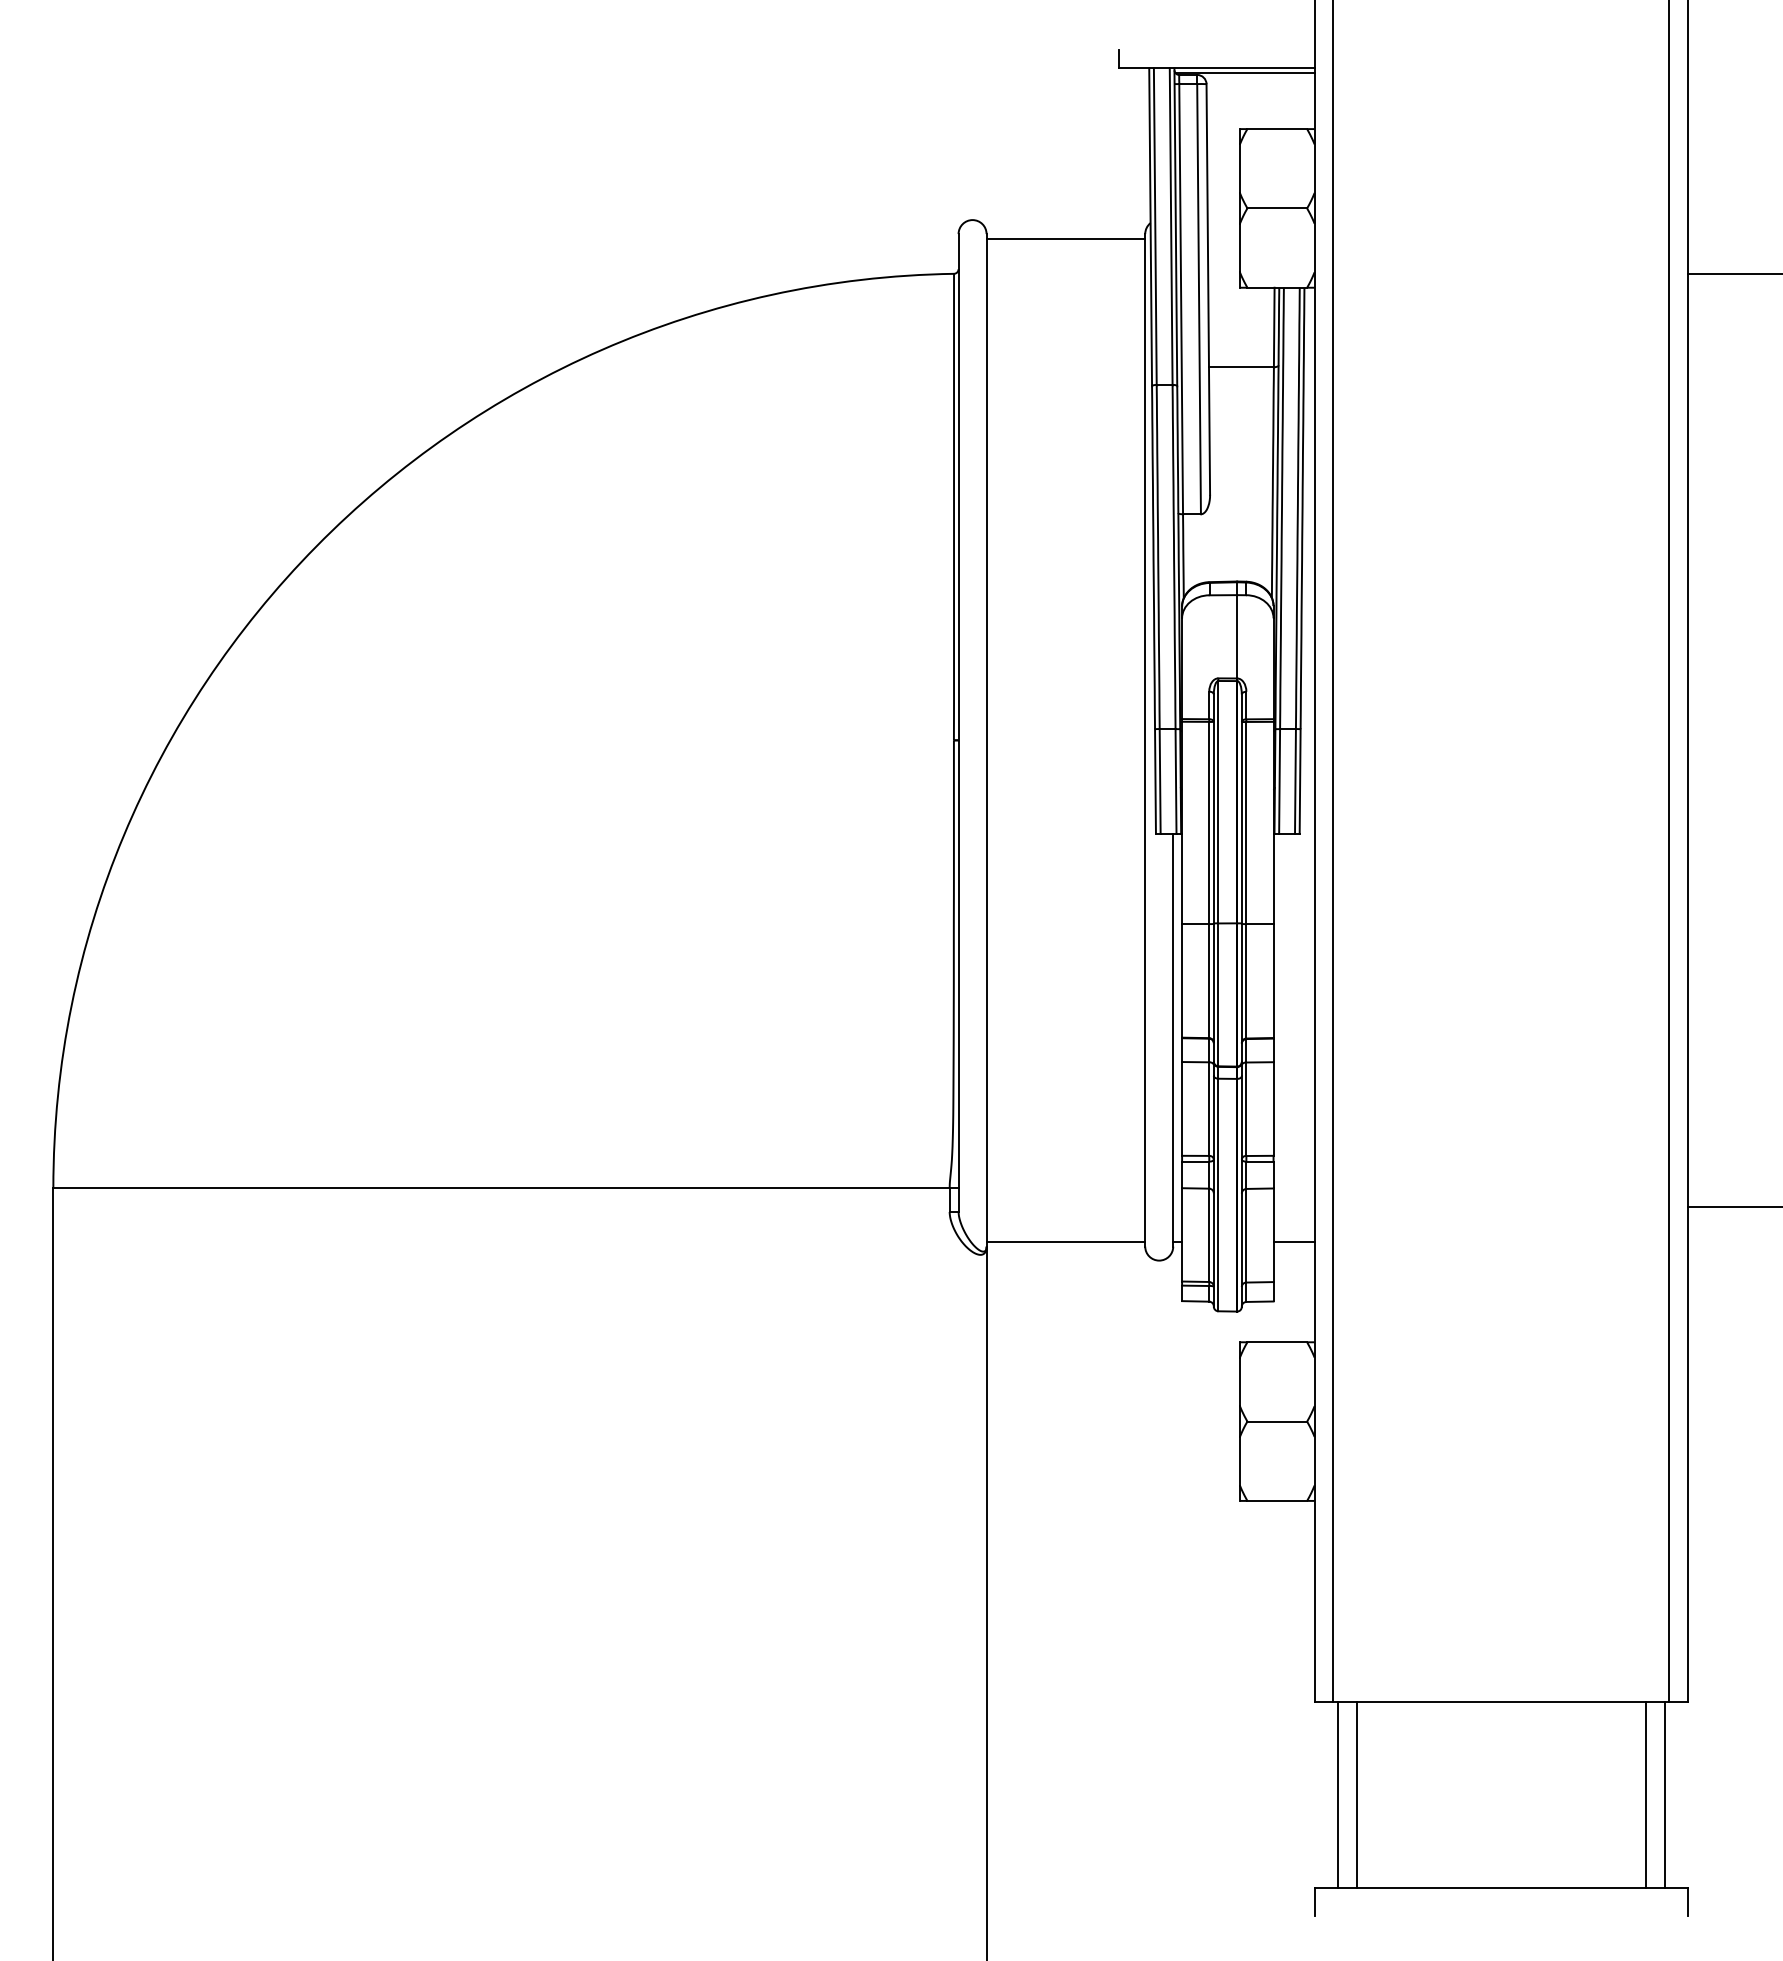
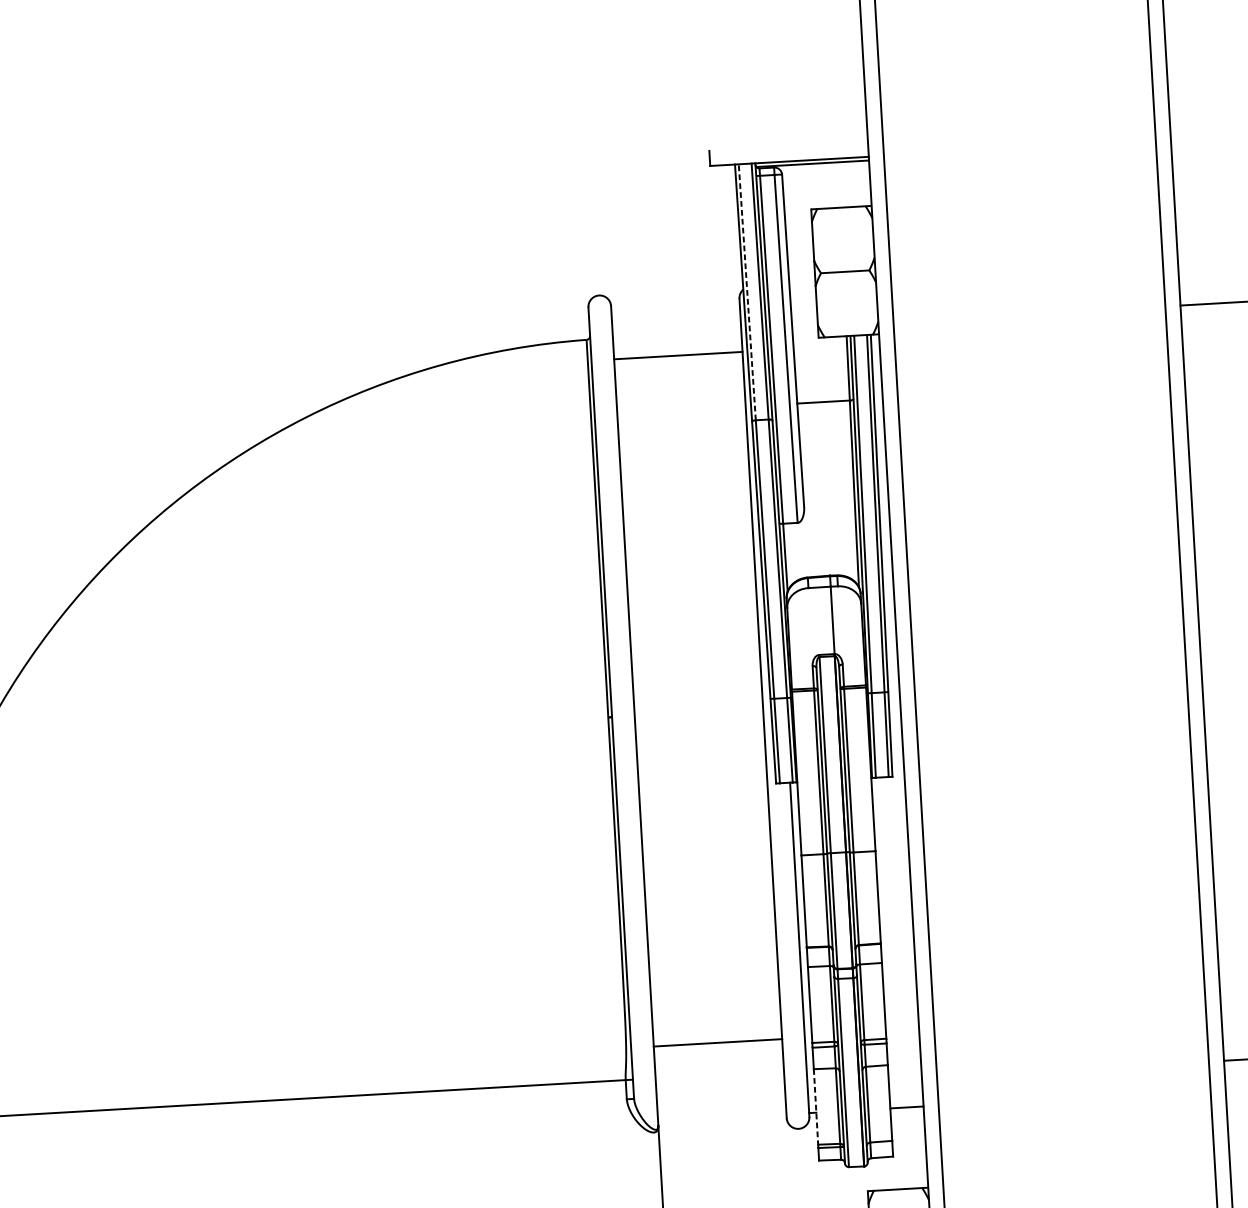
line: (1155, 226) -> (747, 292), solid -> dashed
line: (1065, 238) -> (678, 355), moved
line: (1182, 1234) -> (816, 1106), solid -> dashed
line: (1065, 1241) -> (717, 1042), moved

